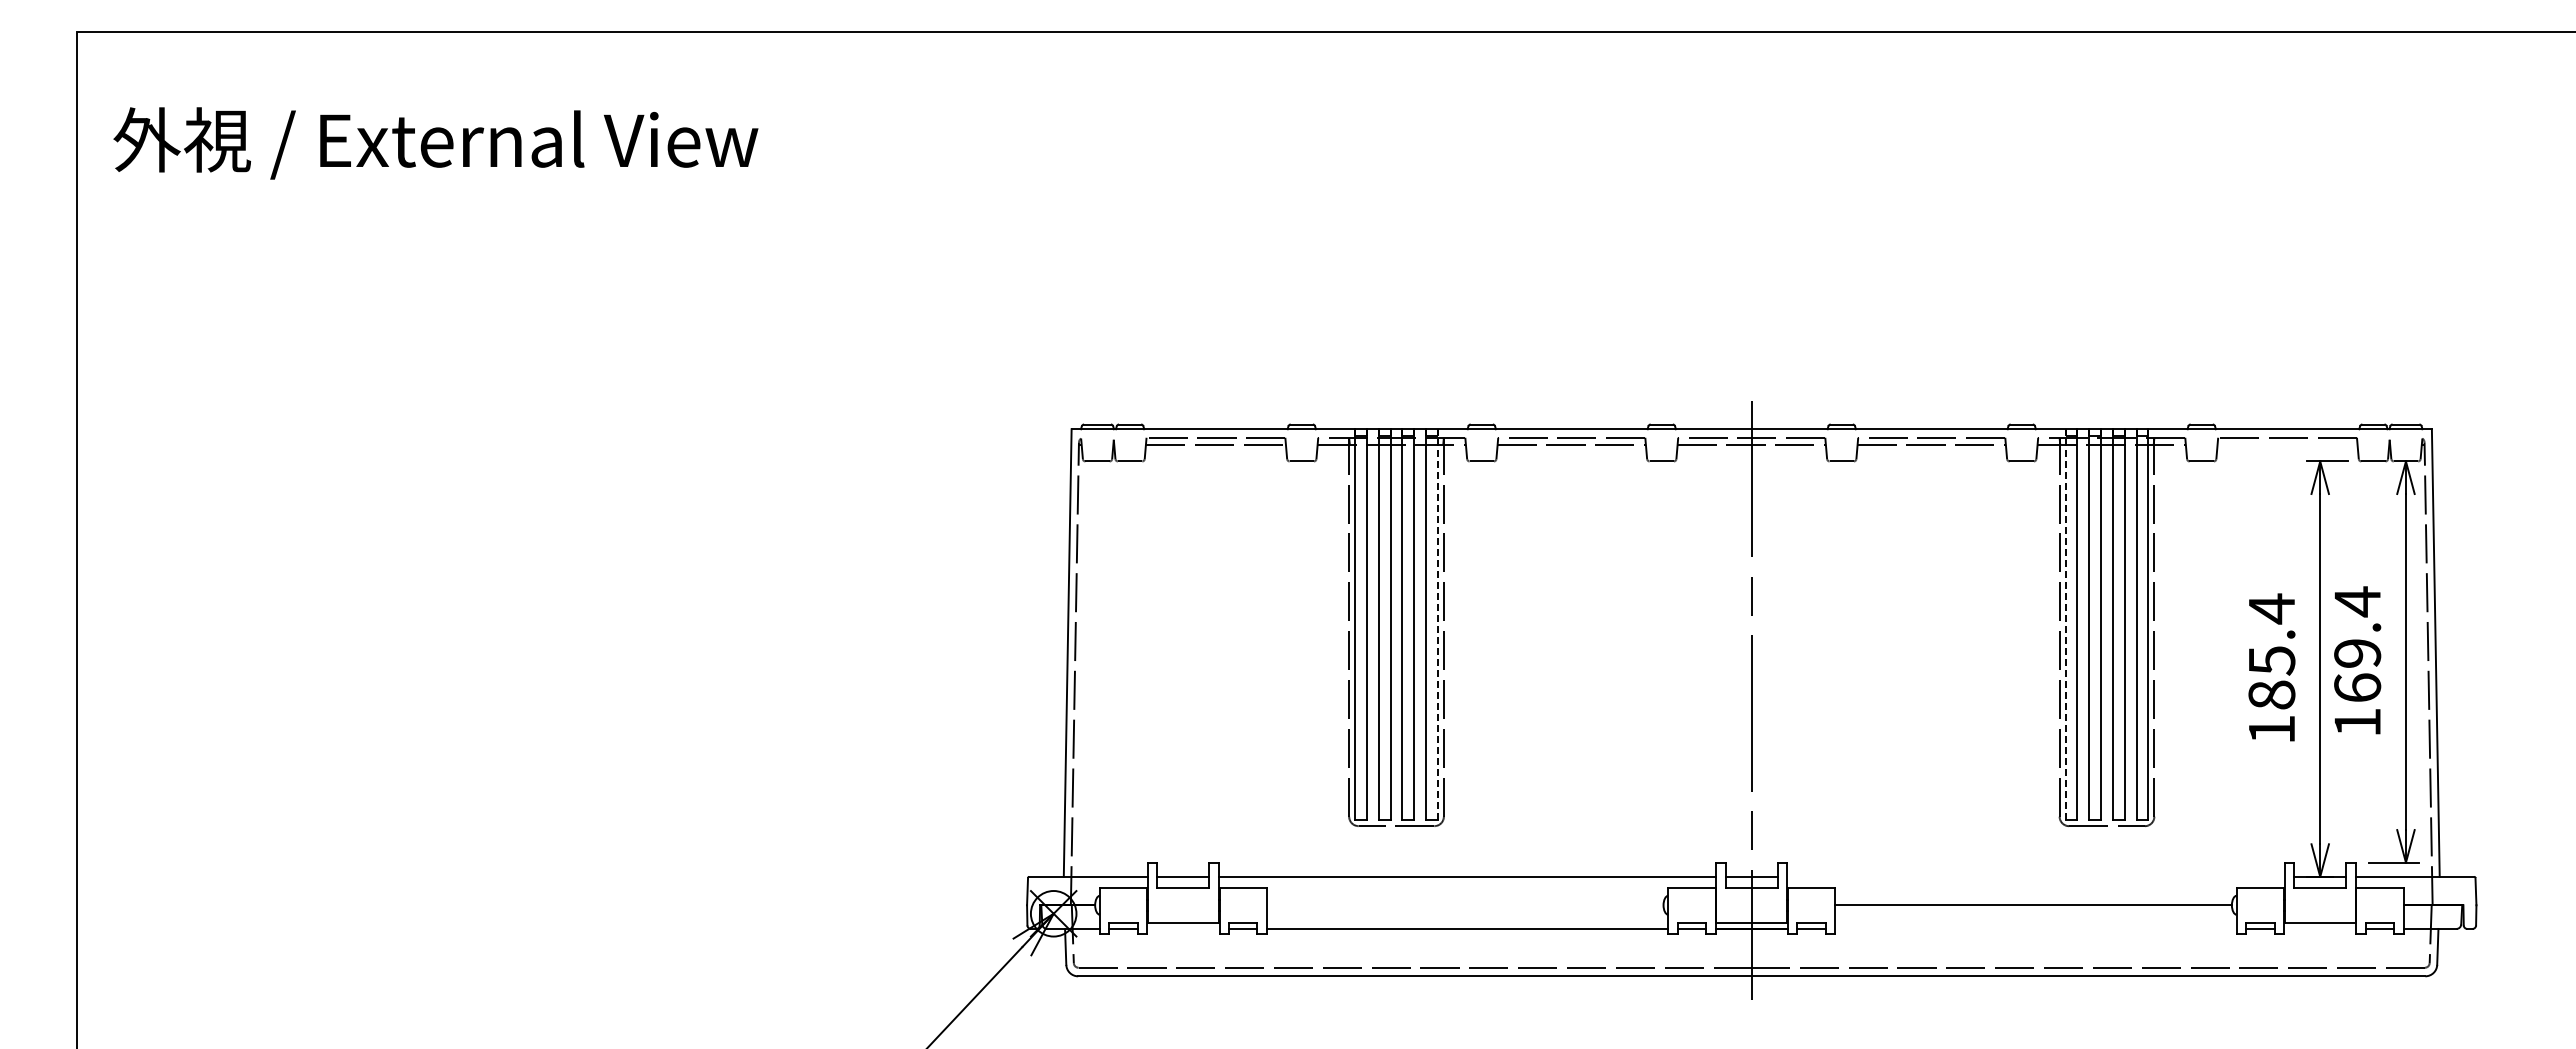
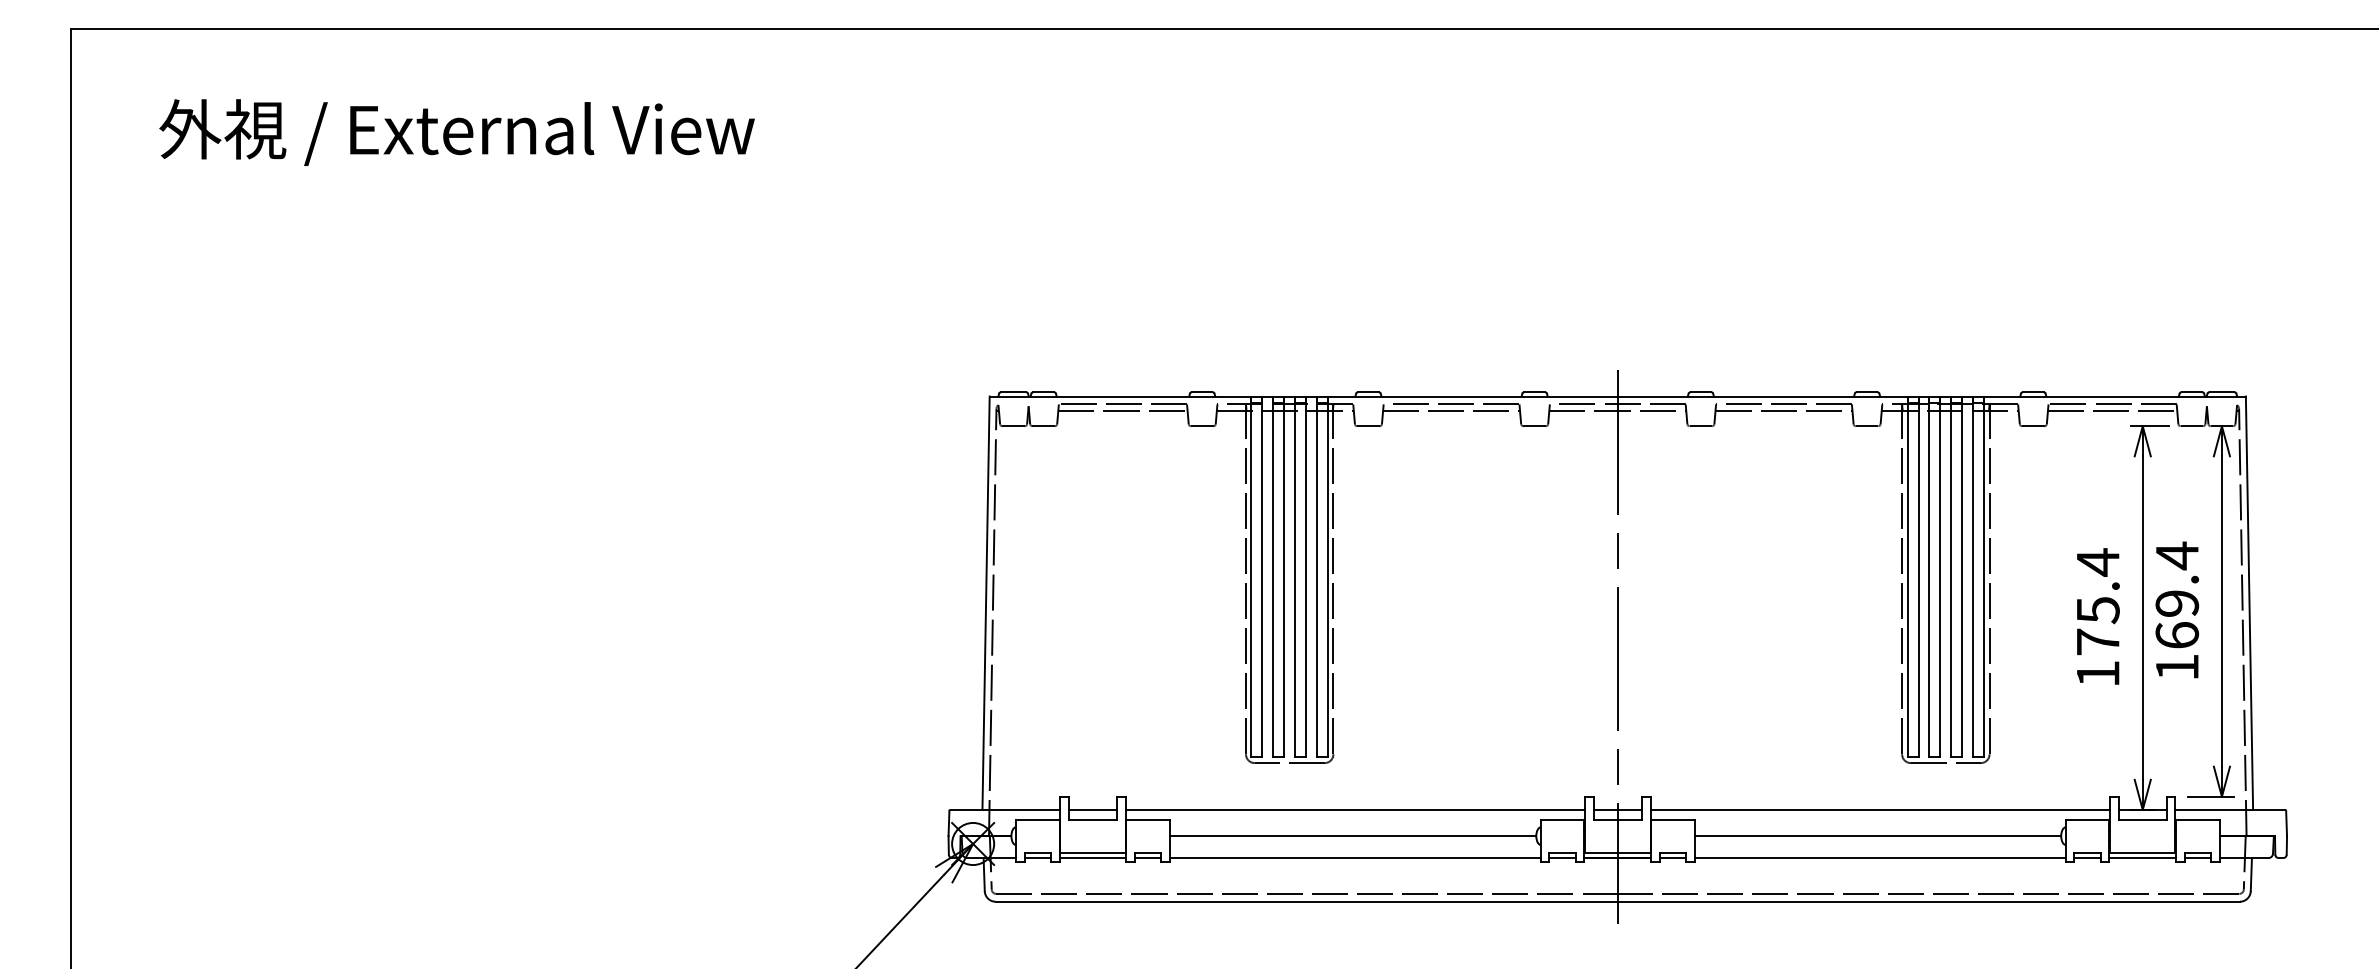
text: (435, 143) -> (456, 132), moved
line: (2287, 444) -> (2112, 410), added
line: (1437, 624) -> (1327, 576), dashed -> solid
line: (2065, 624) -> (1907, 576), dashed -> solid
text: (2271, 694) -> (2097, 641), 185.4 -> 175.4
line: (2035, 876) -> (1879, 809), added
line: (1464, 905) -> (1352, 836), added
line: (1183, 928) -> (1092, 857), added
line: (2035, 928) -> (1879, 857), added
line: (2320, 928) -> (2143, 857), added

